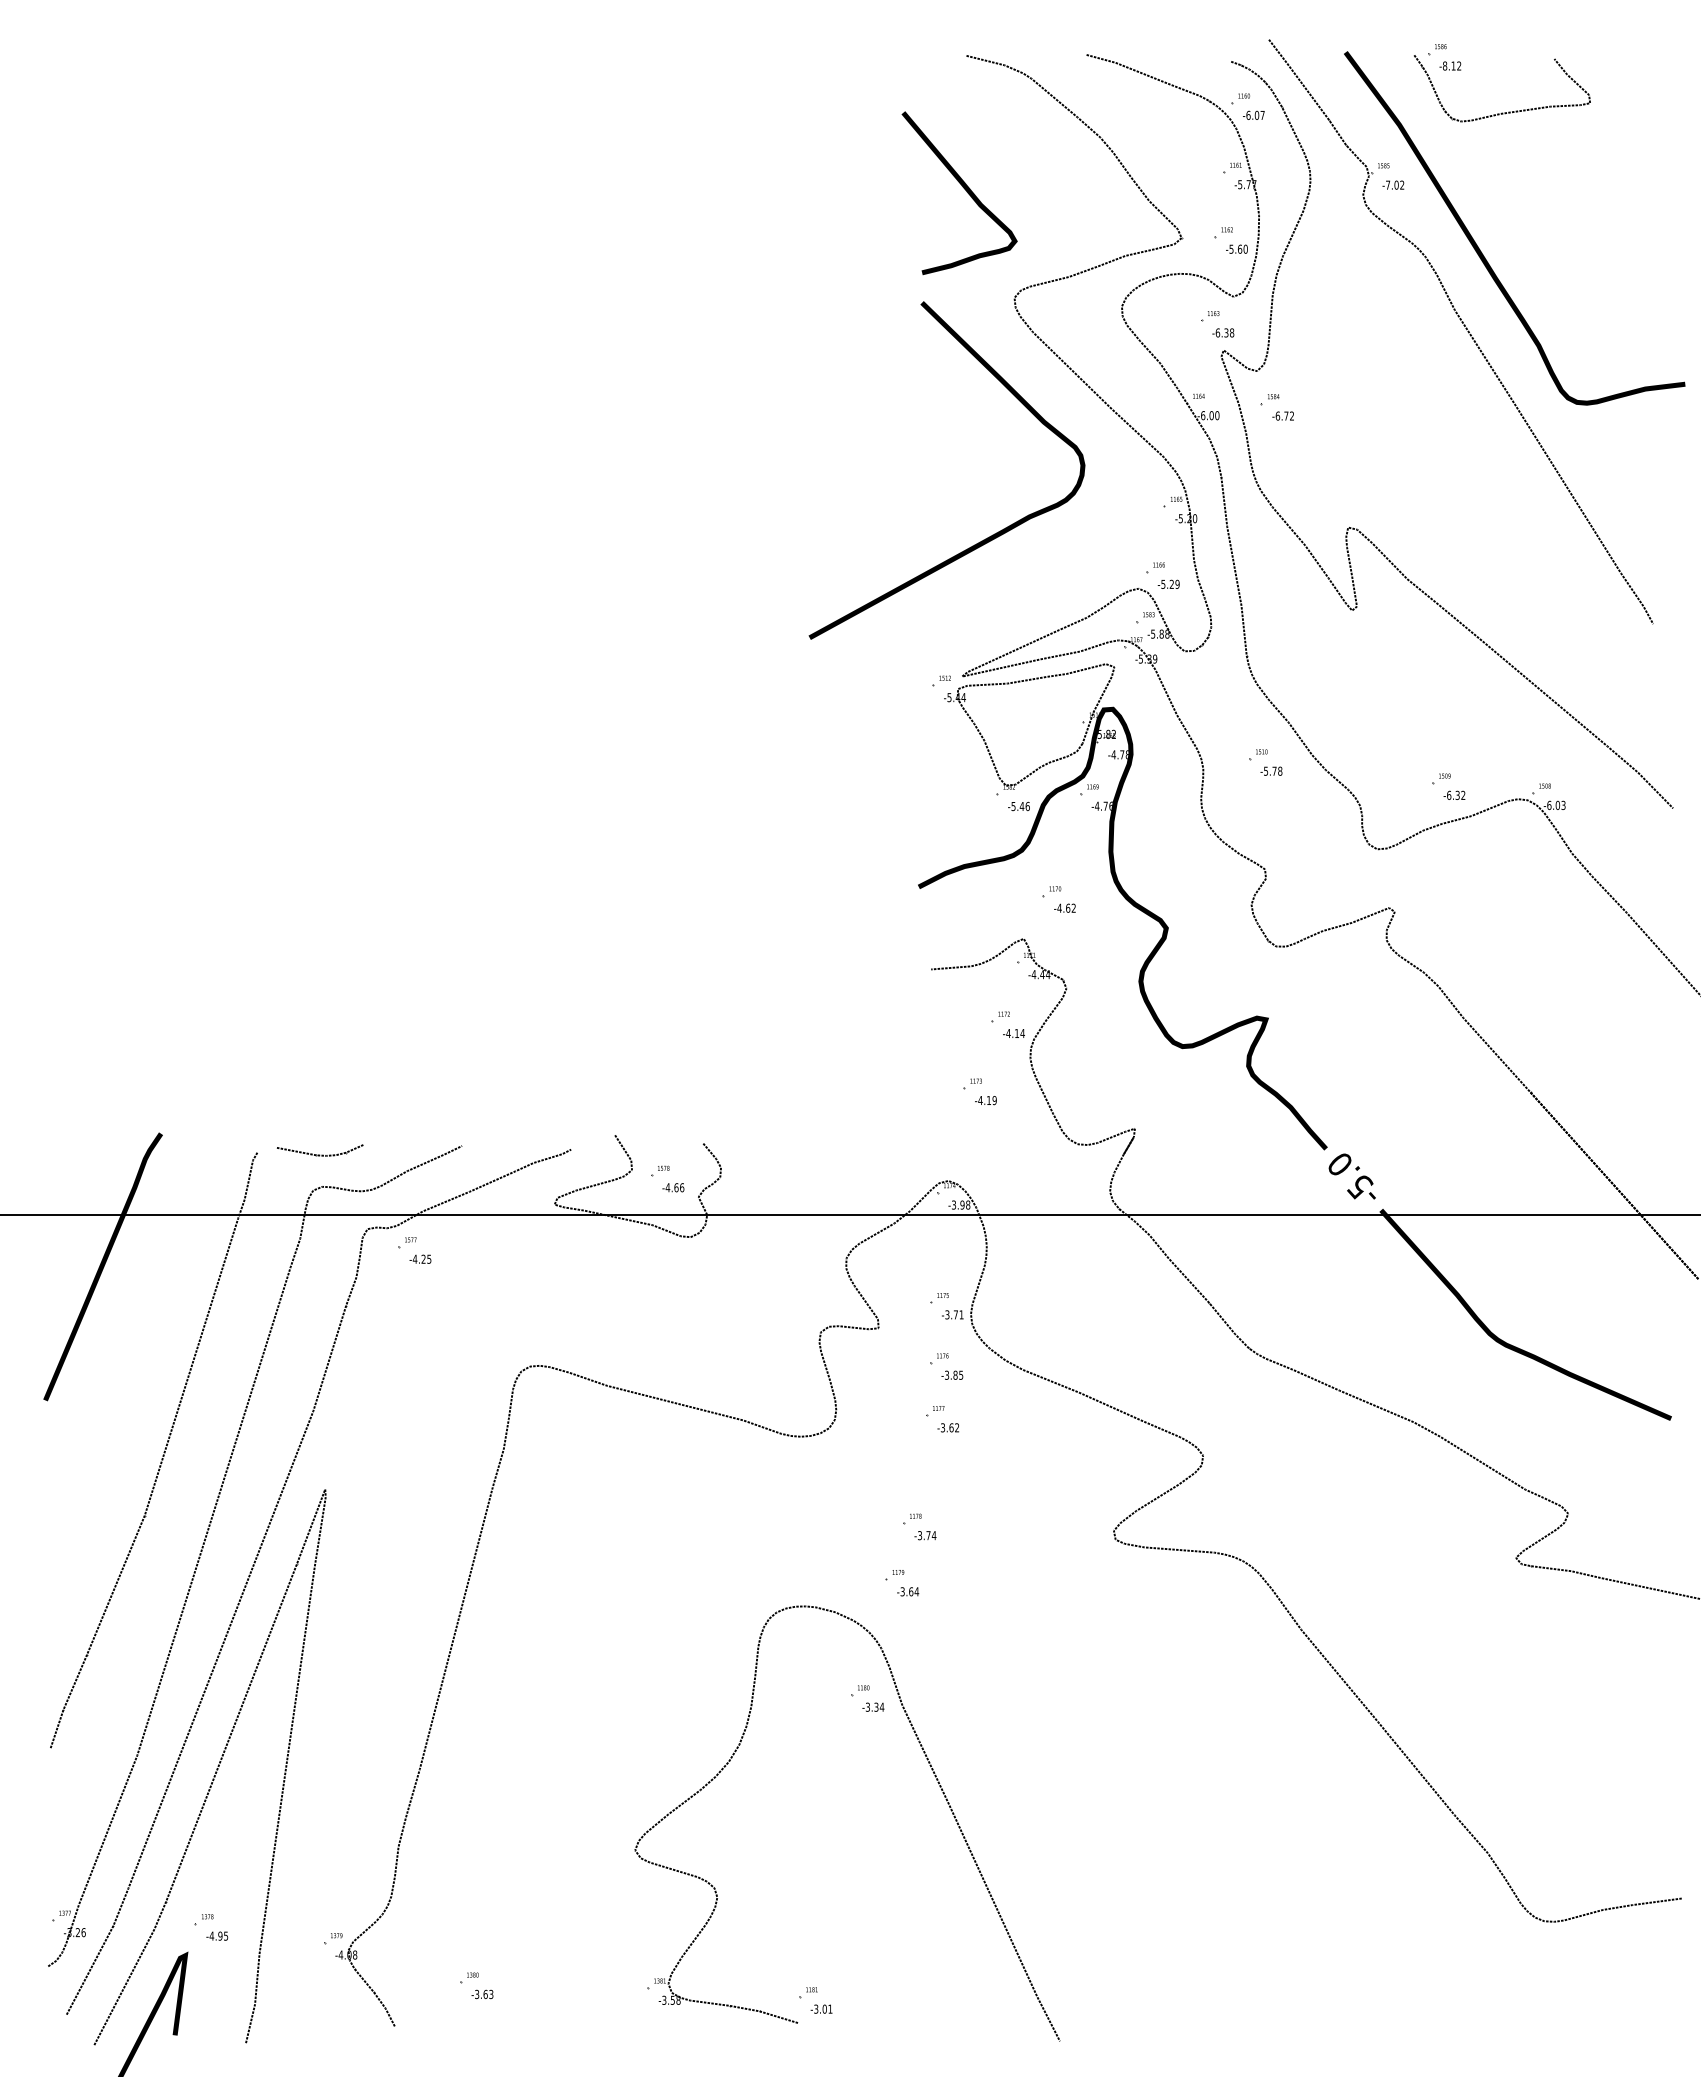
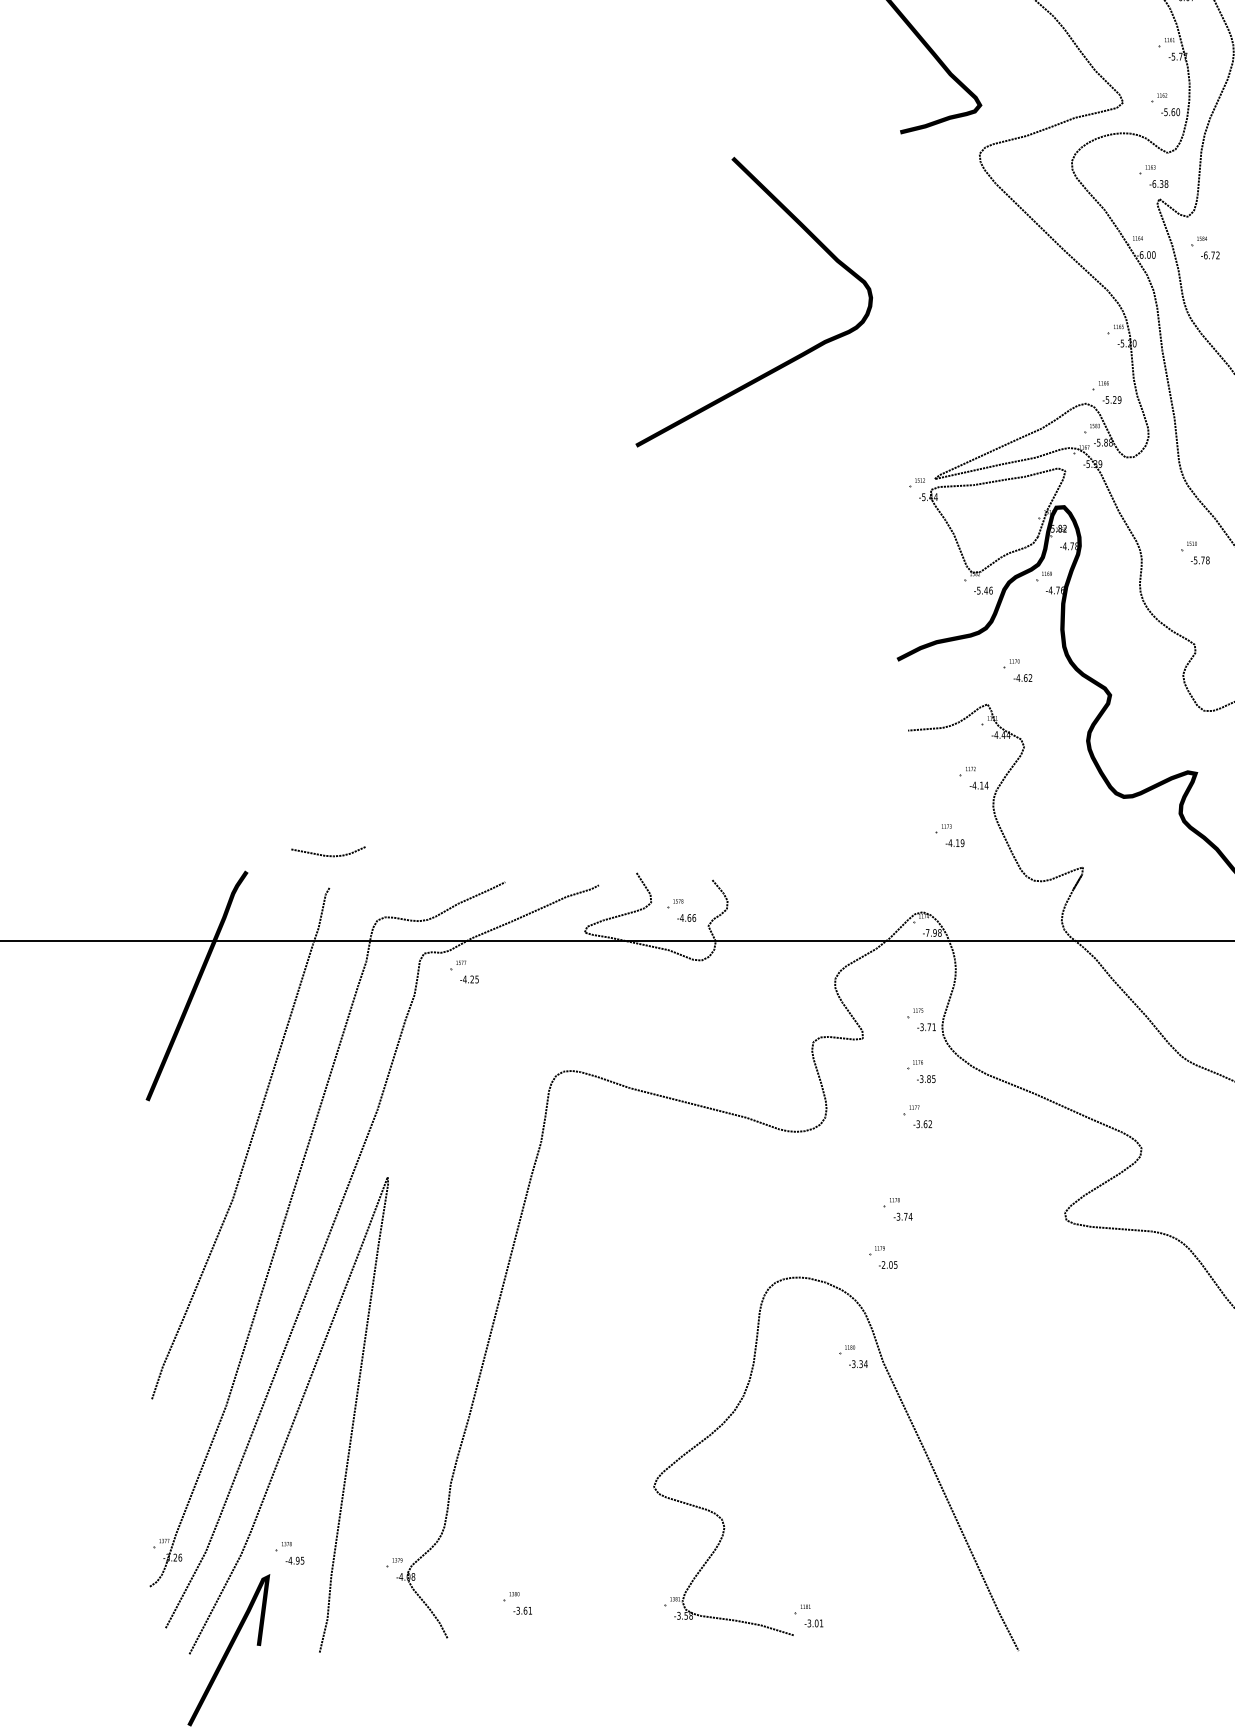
curve: (981, 540) -> (783, 362), moved
curve: (319, 1154) -> (327, 855), moved
text: (954, 1204) -> (928, 932), -3.98 -> -7.98
text: (909, 1591) -> (889, 1264), -3.64 -> -2.05
text: (491, 1994) -> (530, 1610), -3.63 -> -3.61

